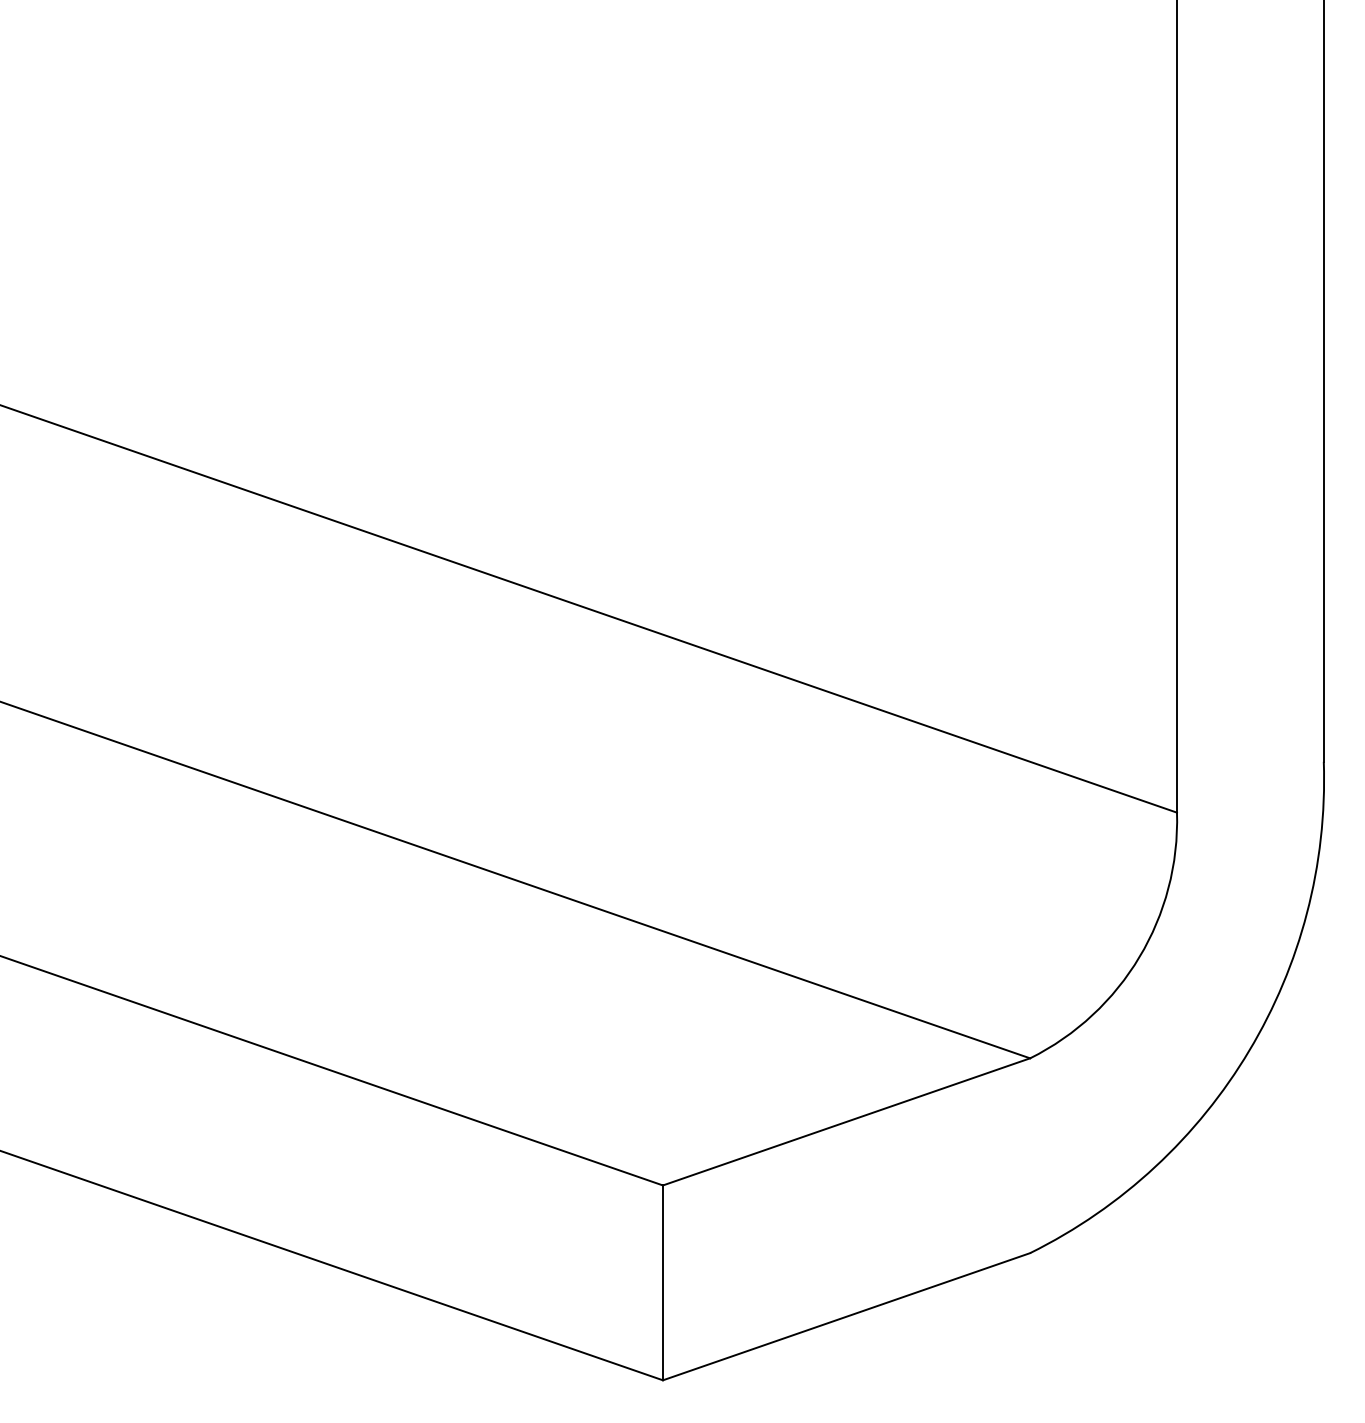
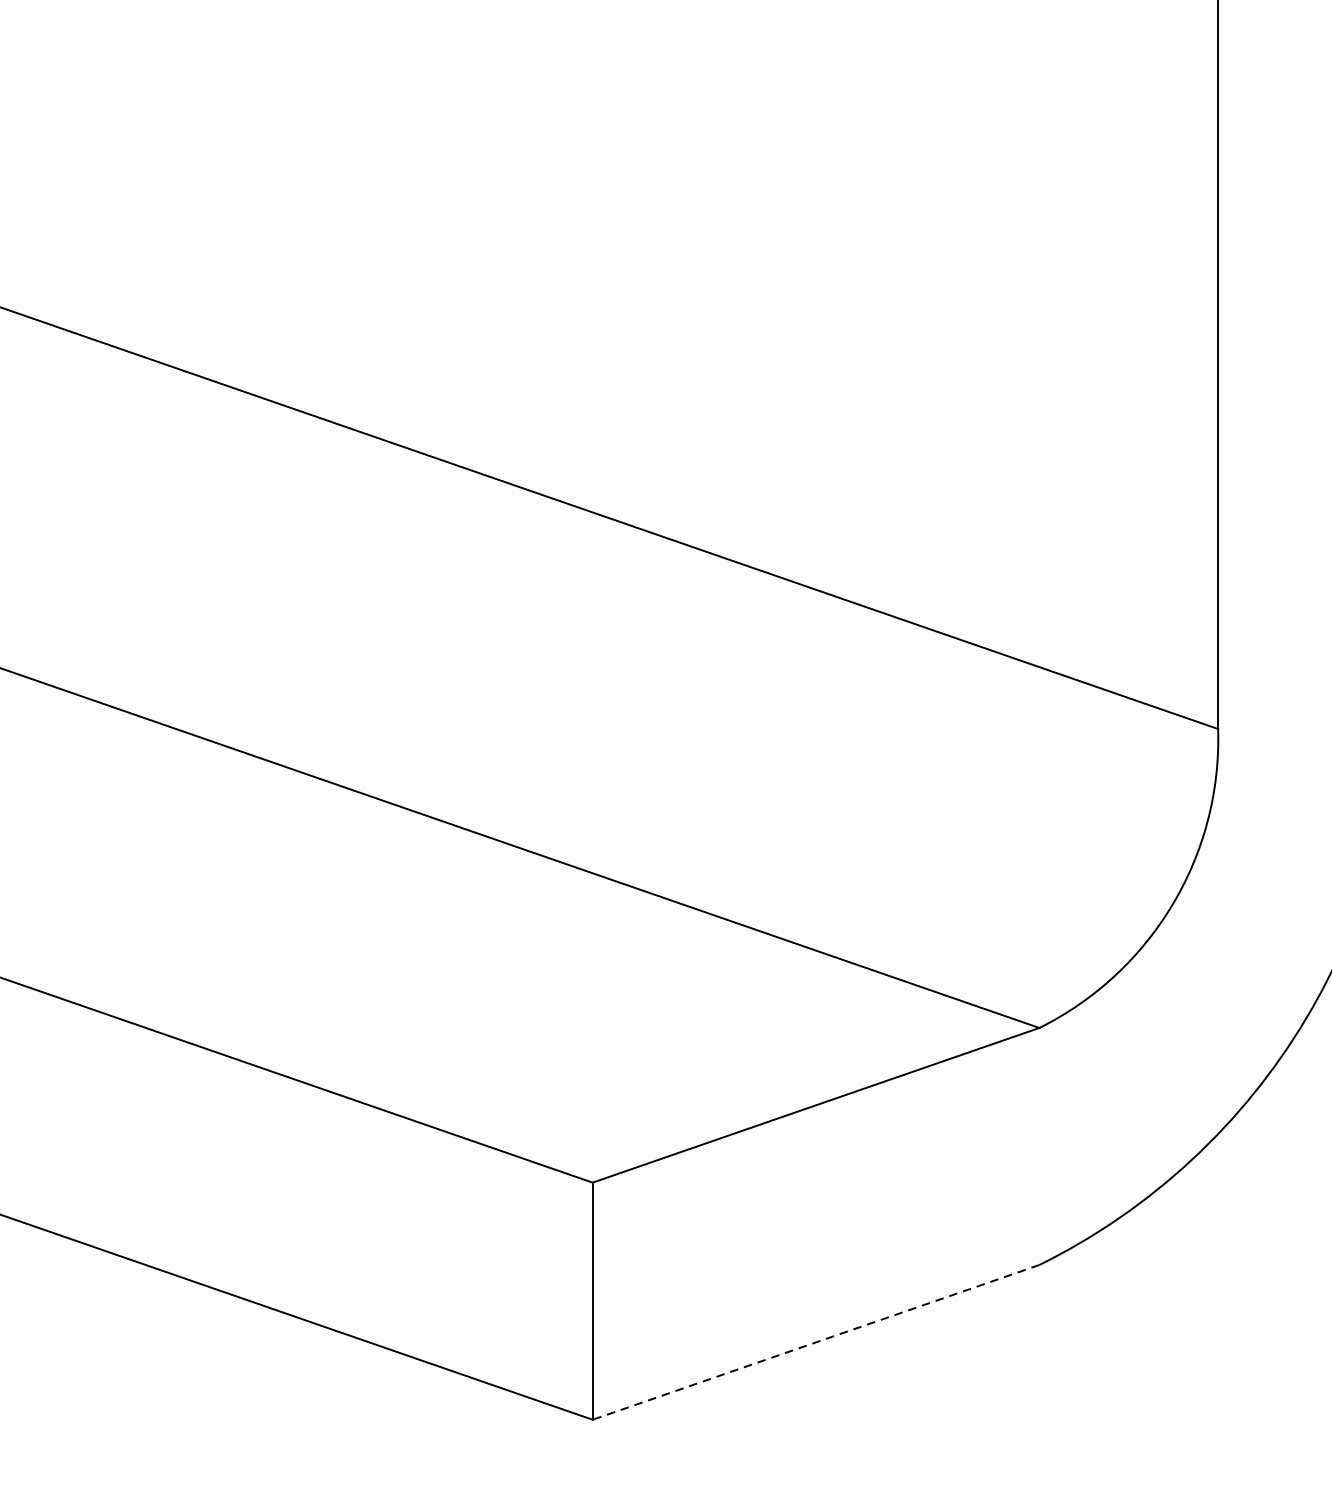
line: (846, 1316) -> (815, 1342), solid -> dashed

